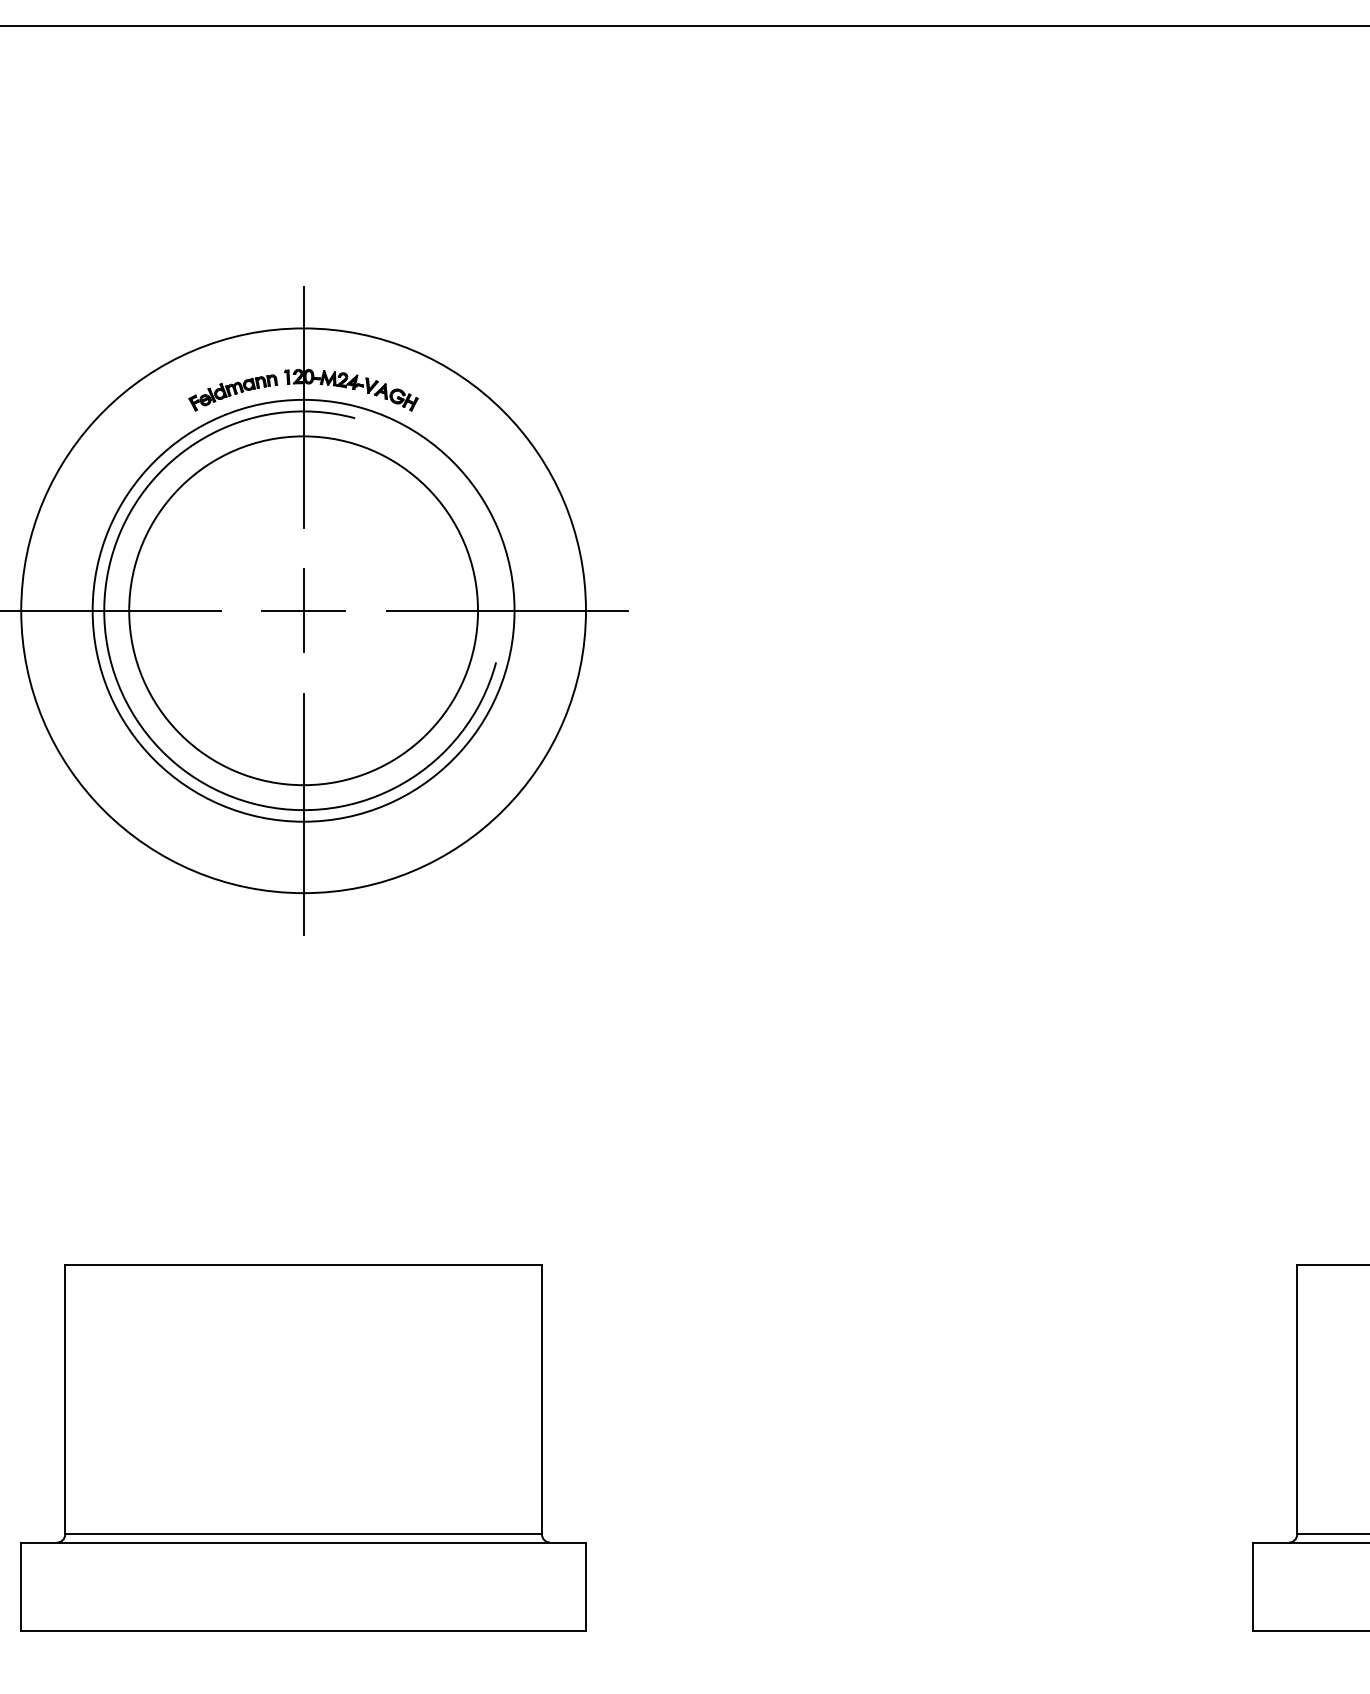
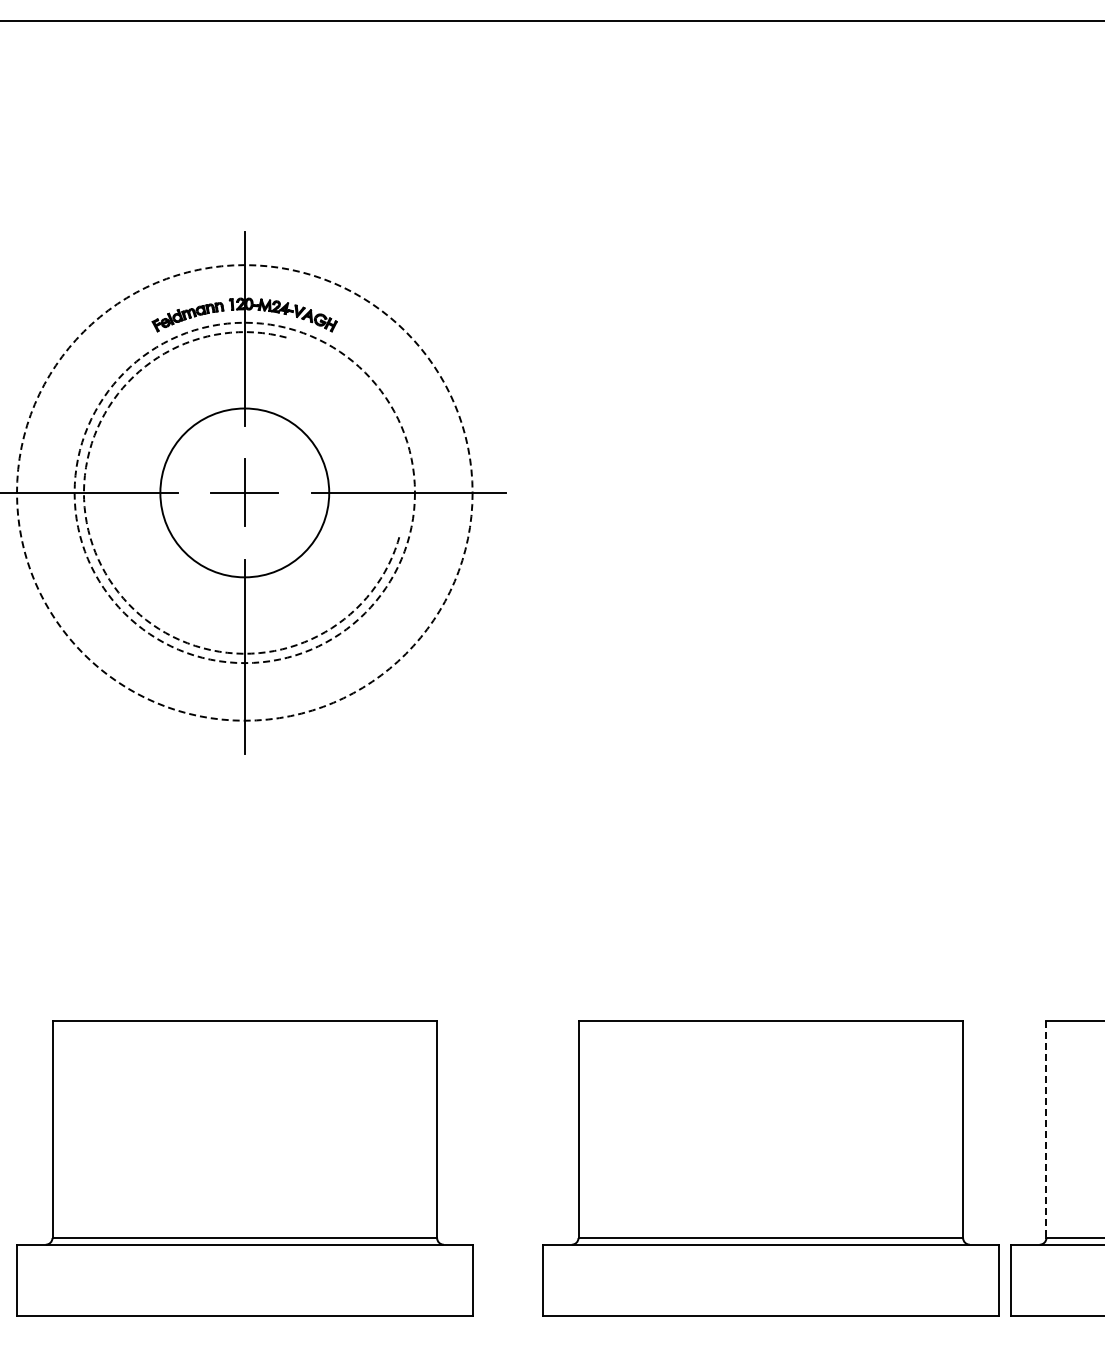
circle: (303, 610) -> (244, 492), size x0.6
circle: (303, 610) -> (244, 492), solid -> dashed
circle: (303, 610) -> (244, 492), solid -> dashed
arc: (130, 710) -> (105, 573), solid -> dashed
line: (1297, 1399) -> (1046, 1129), solid -> dashed
part: (955, 1448) -> (770, 1168), added

